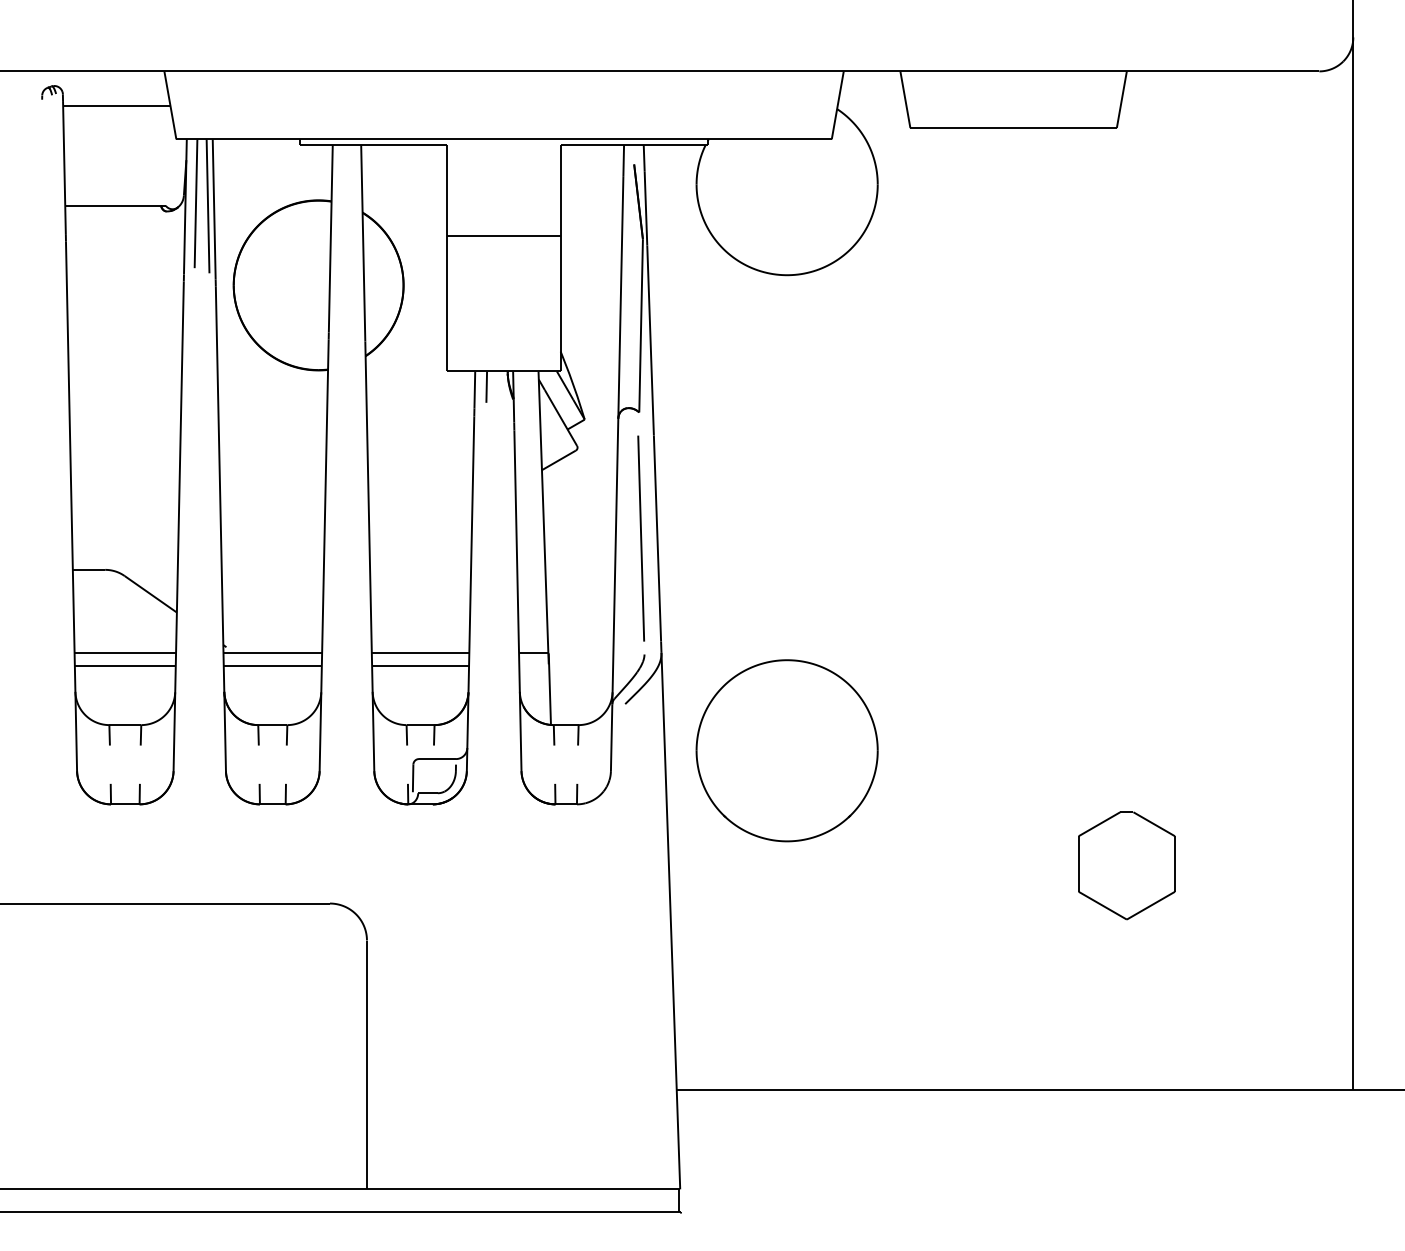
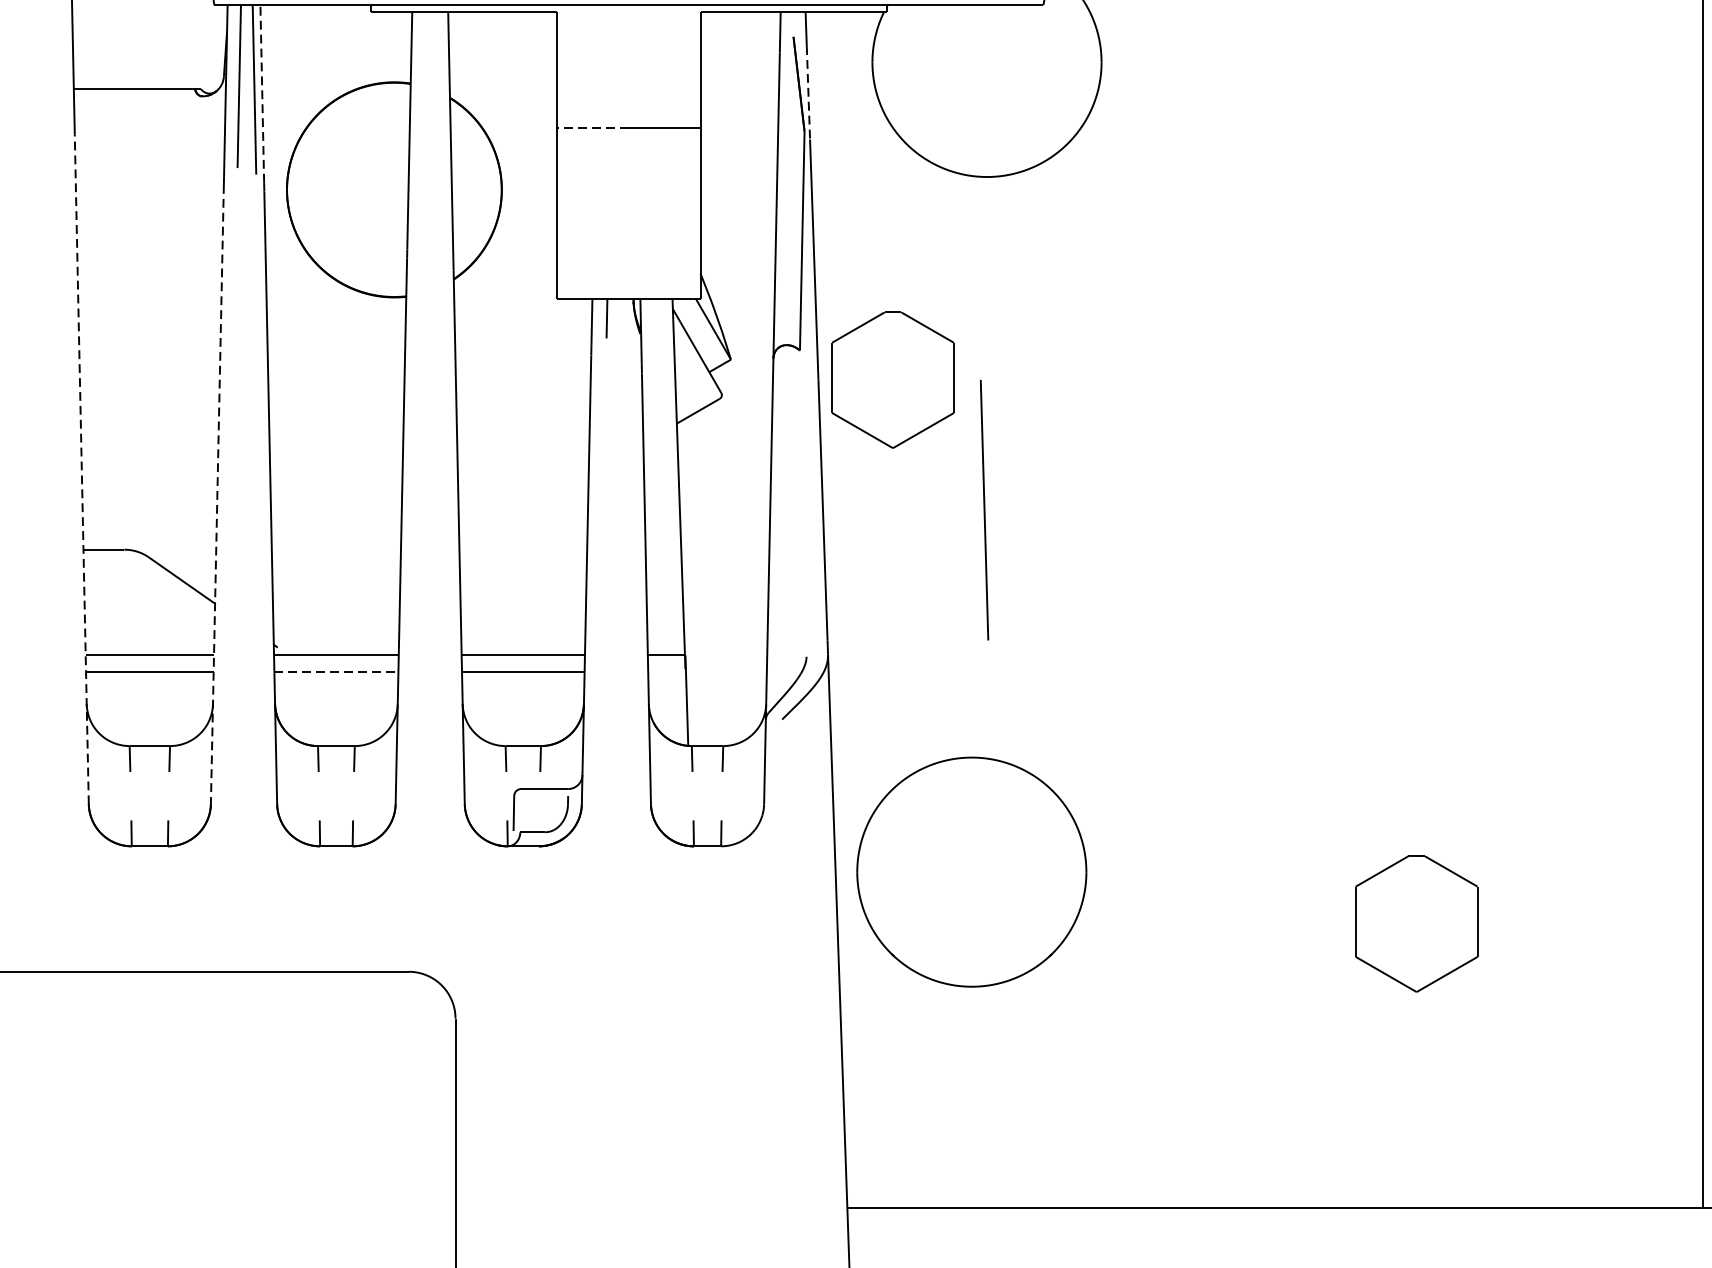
line: (645, 208) -> (807, 92), solid -> dashed
line: (214, 209) -> (262, 93), solid -> dashed
line: (475, 236) -> (592, 128), solid -> dashed
part: (712, 435) -> (892, 379), added
line: (71, 506) -> (81, 469), solid -> dashed
line: (178, 526) -> (217, 494), solid -> dashed
line: (641, 538) -> (984, 510), moved
line: (273, 666) -> (337, 671), solid -> dashed
part: (786, 750) -> (970, 871), moved

